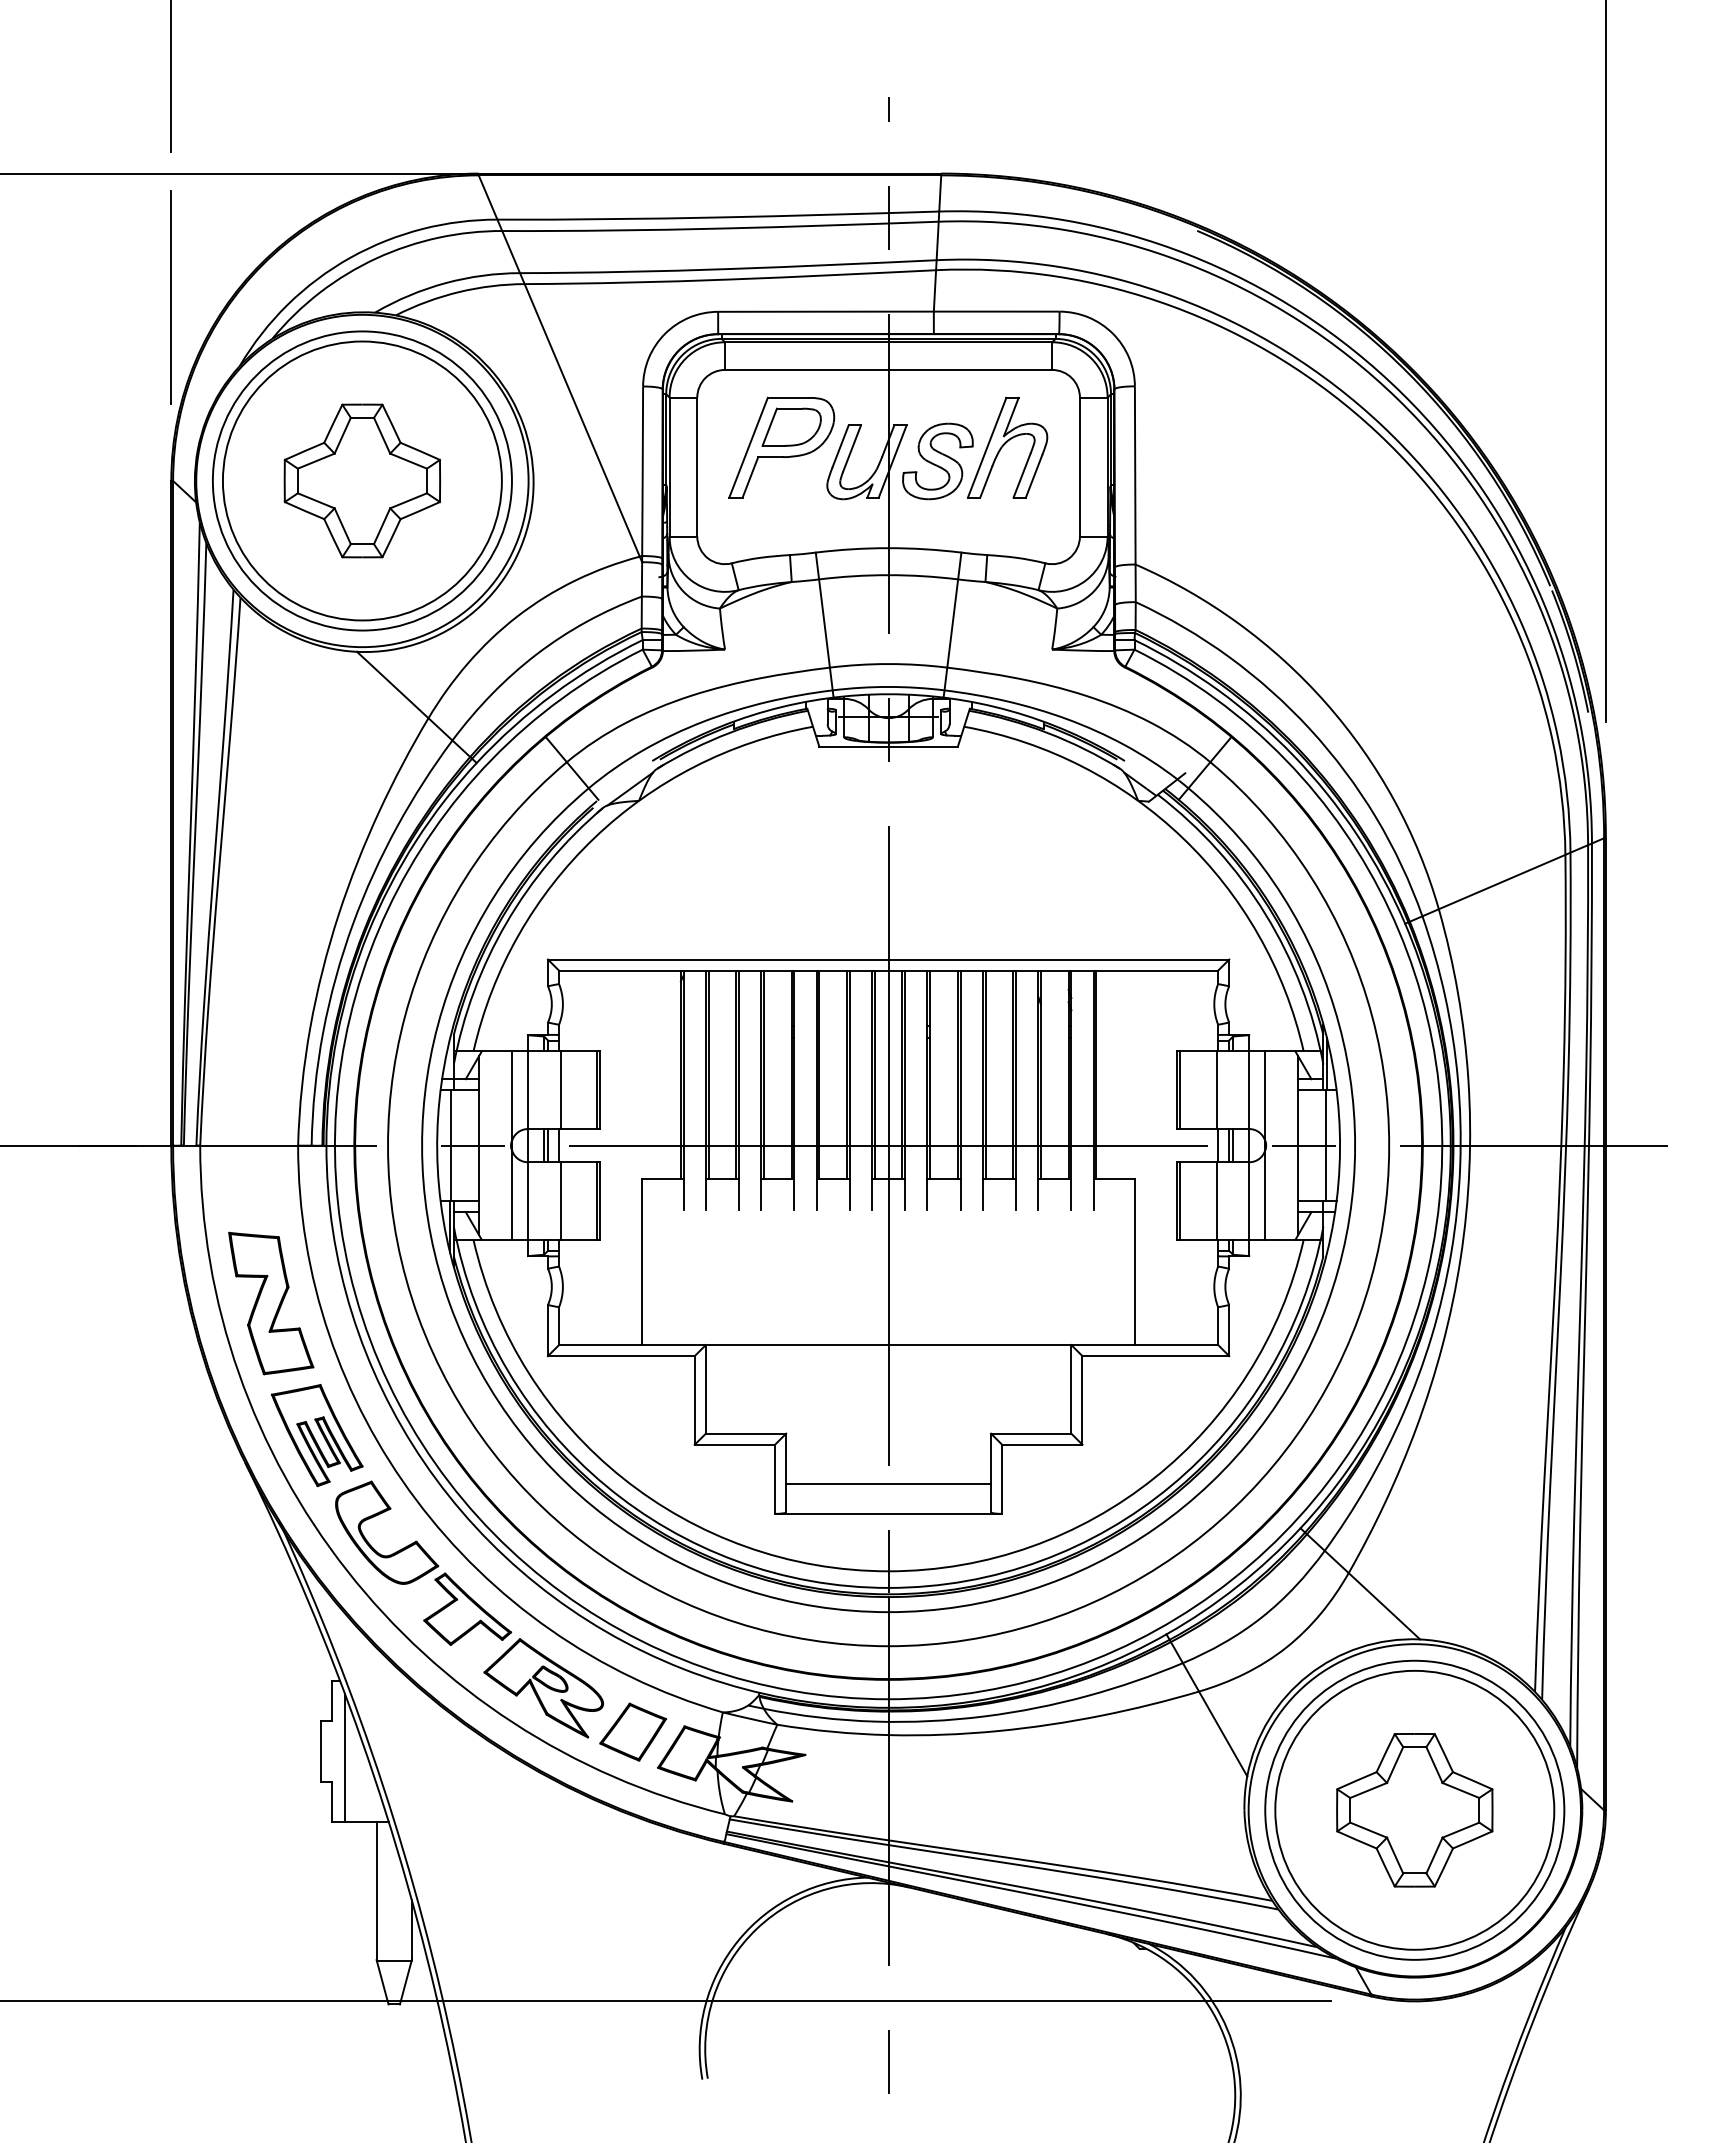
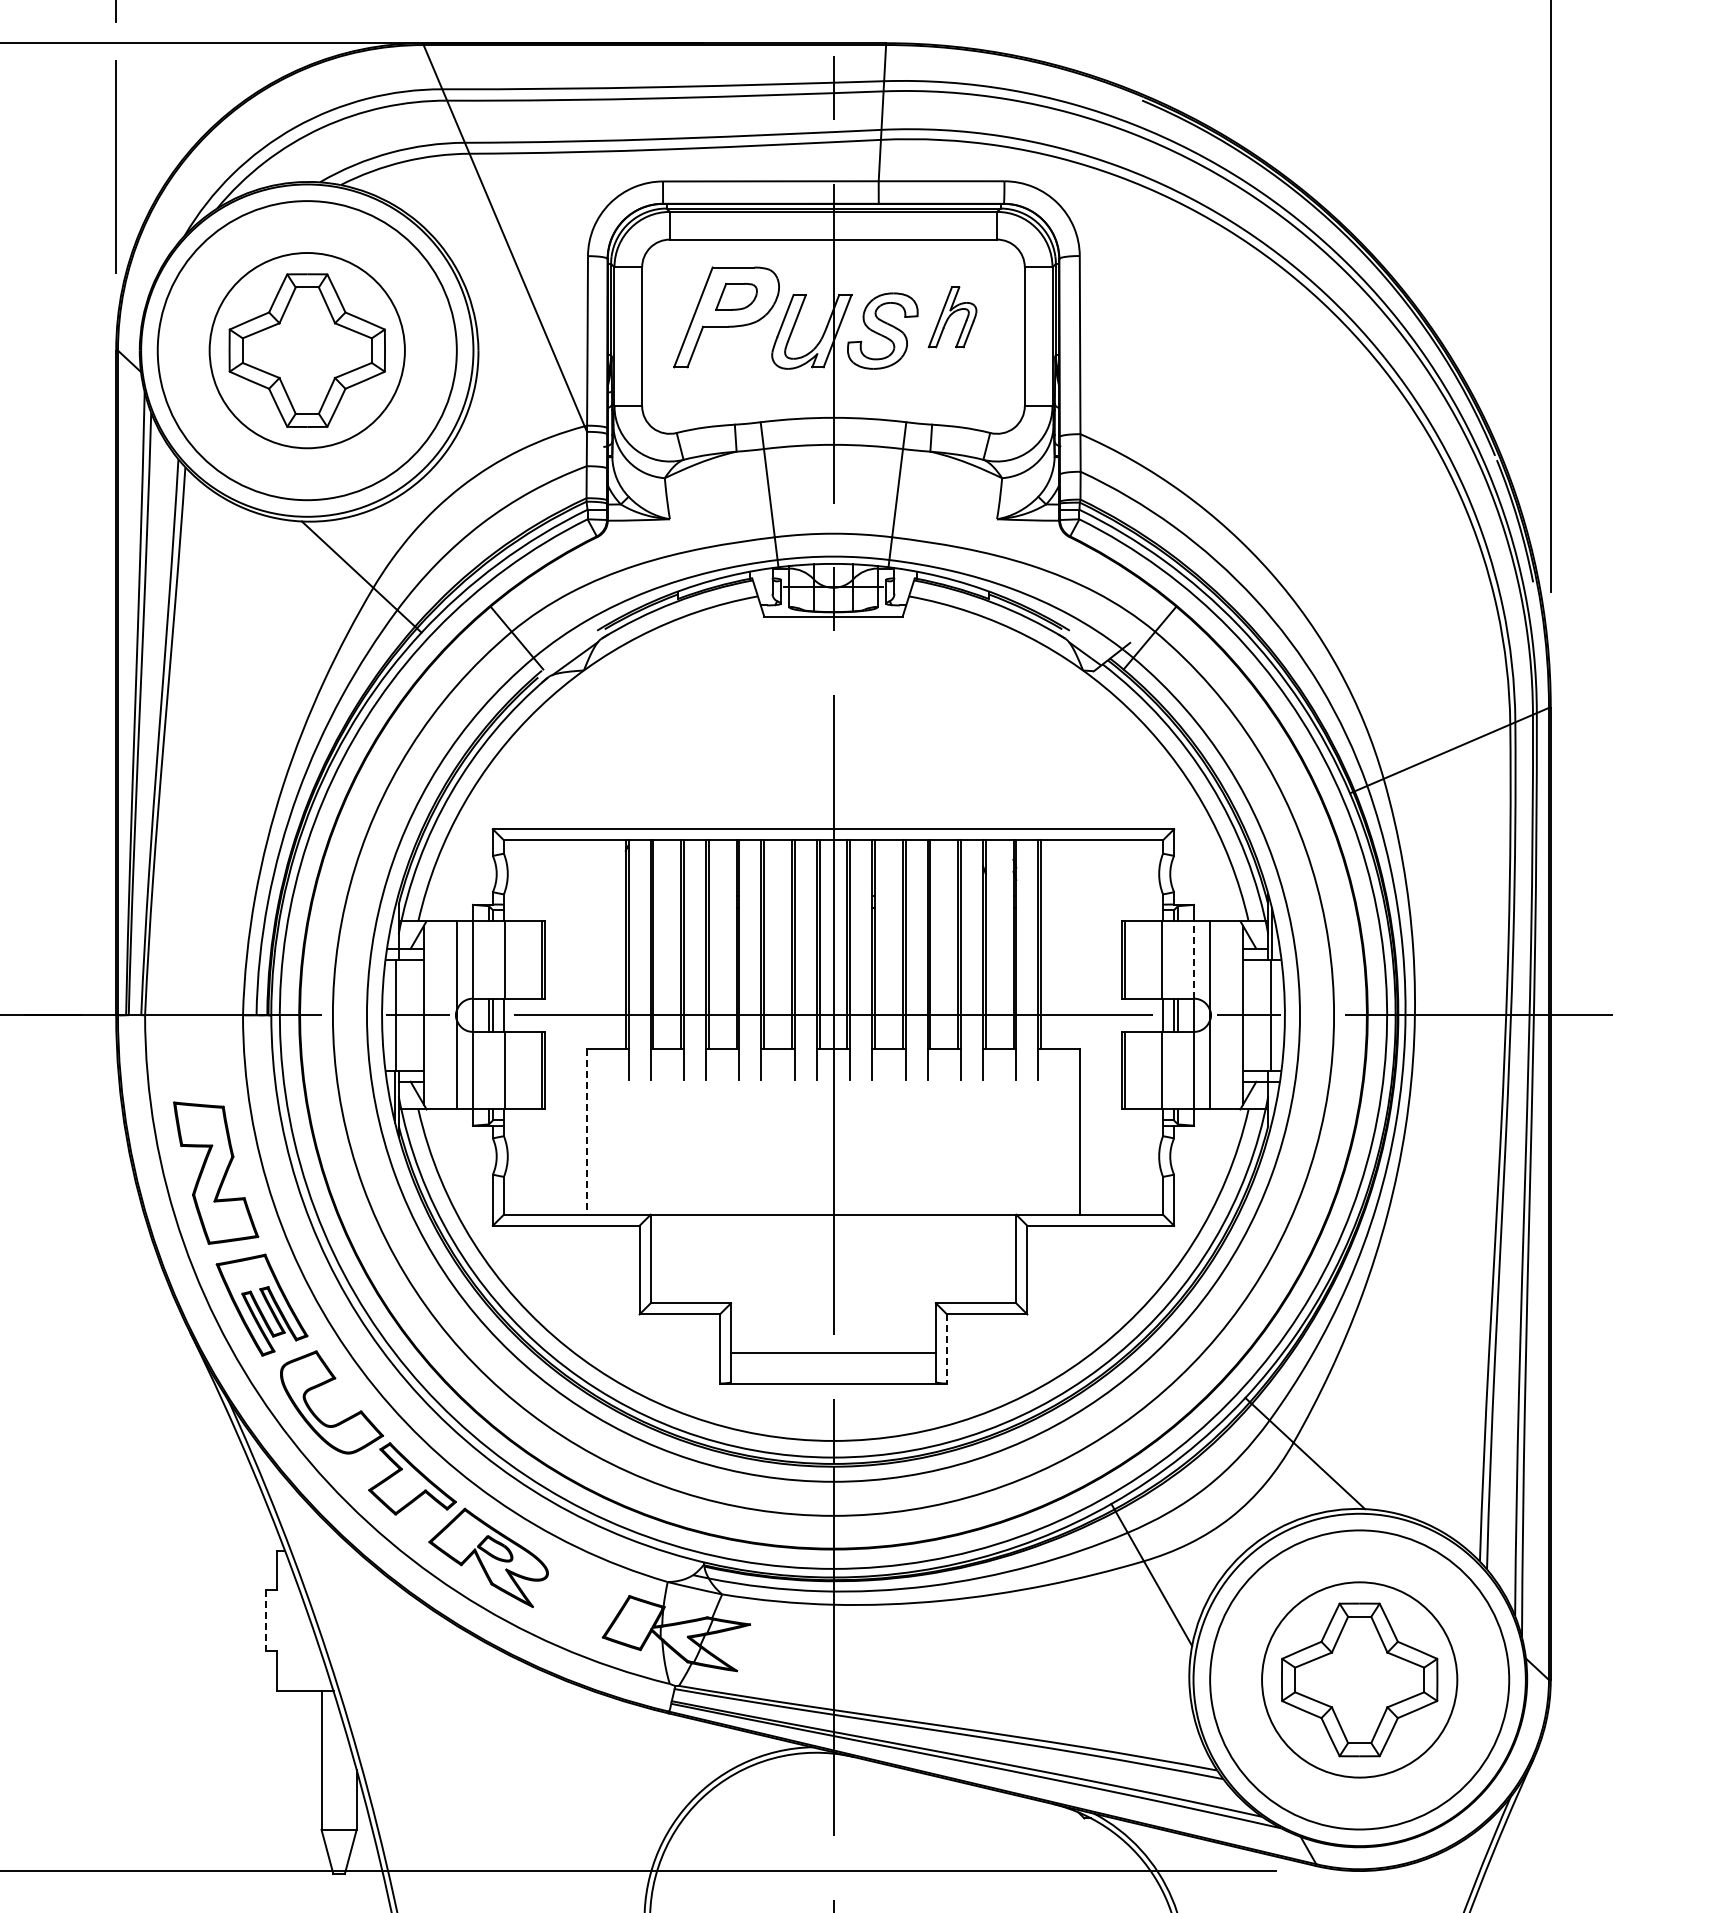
part: (791, 426) -> (736, 296), size x0.7
part: (1007, 447) -> (952, 317), size x0.6
circle: (361, 480) -> (306, 350), size x0.7
line: (1249, 1090) -> (1194, 960), solid -> dashed
line: (642, 1262) -> (587, 1132), solid -> dashed
line: (1002, 1479) -> (947, 1349), solid -> dashed
part: (632, 1731) -> (577, 1601), removed
line: (321, 1751) -> (266, 1621), solid -> dashed
line: (345, 1757) -> (290, 1627), removed
circle: (1414, 1809) -> (1359, 1679), size x0.7

